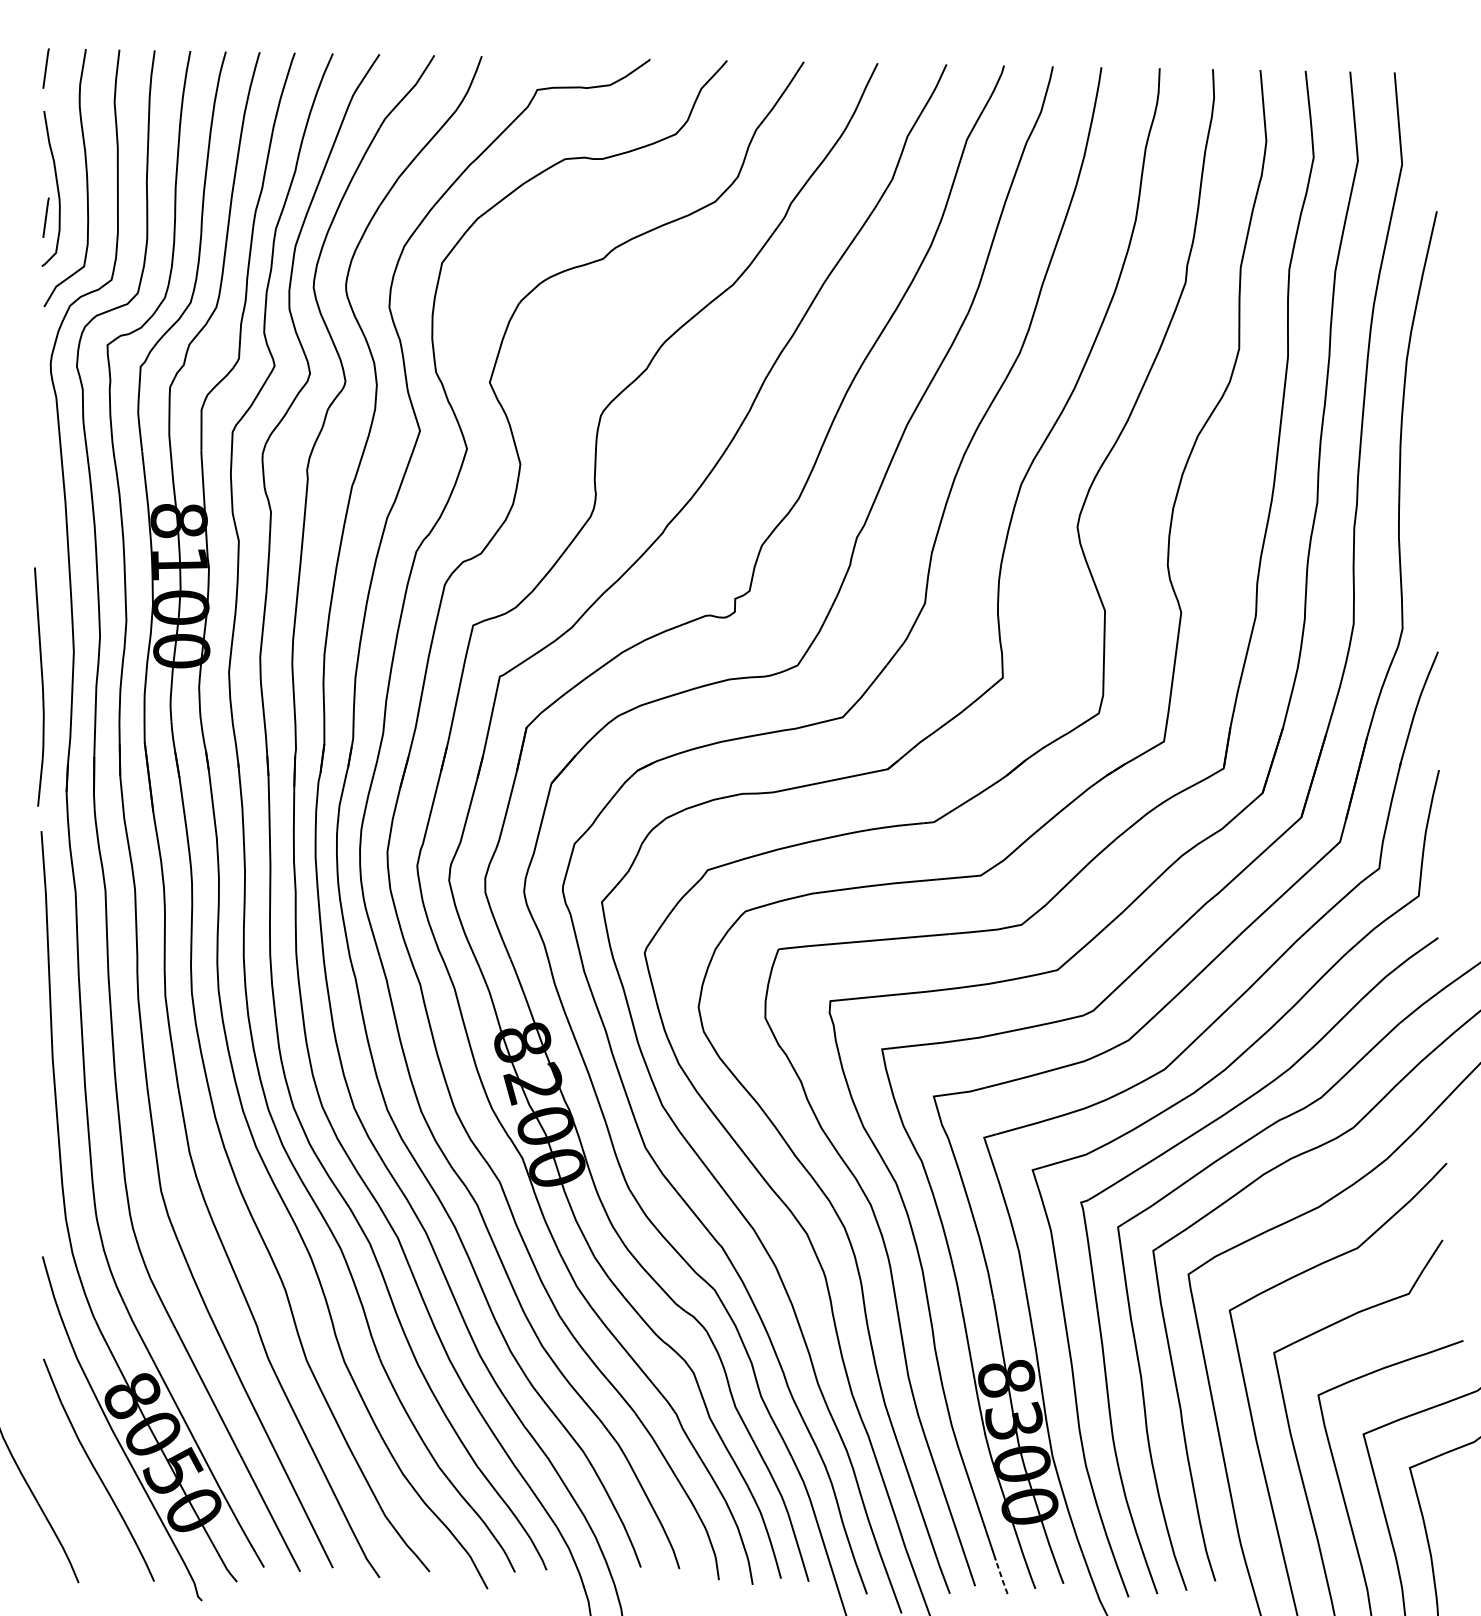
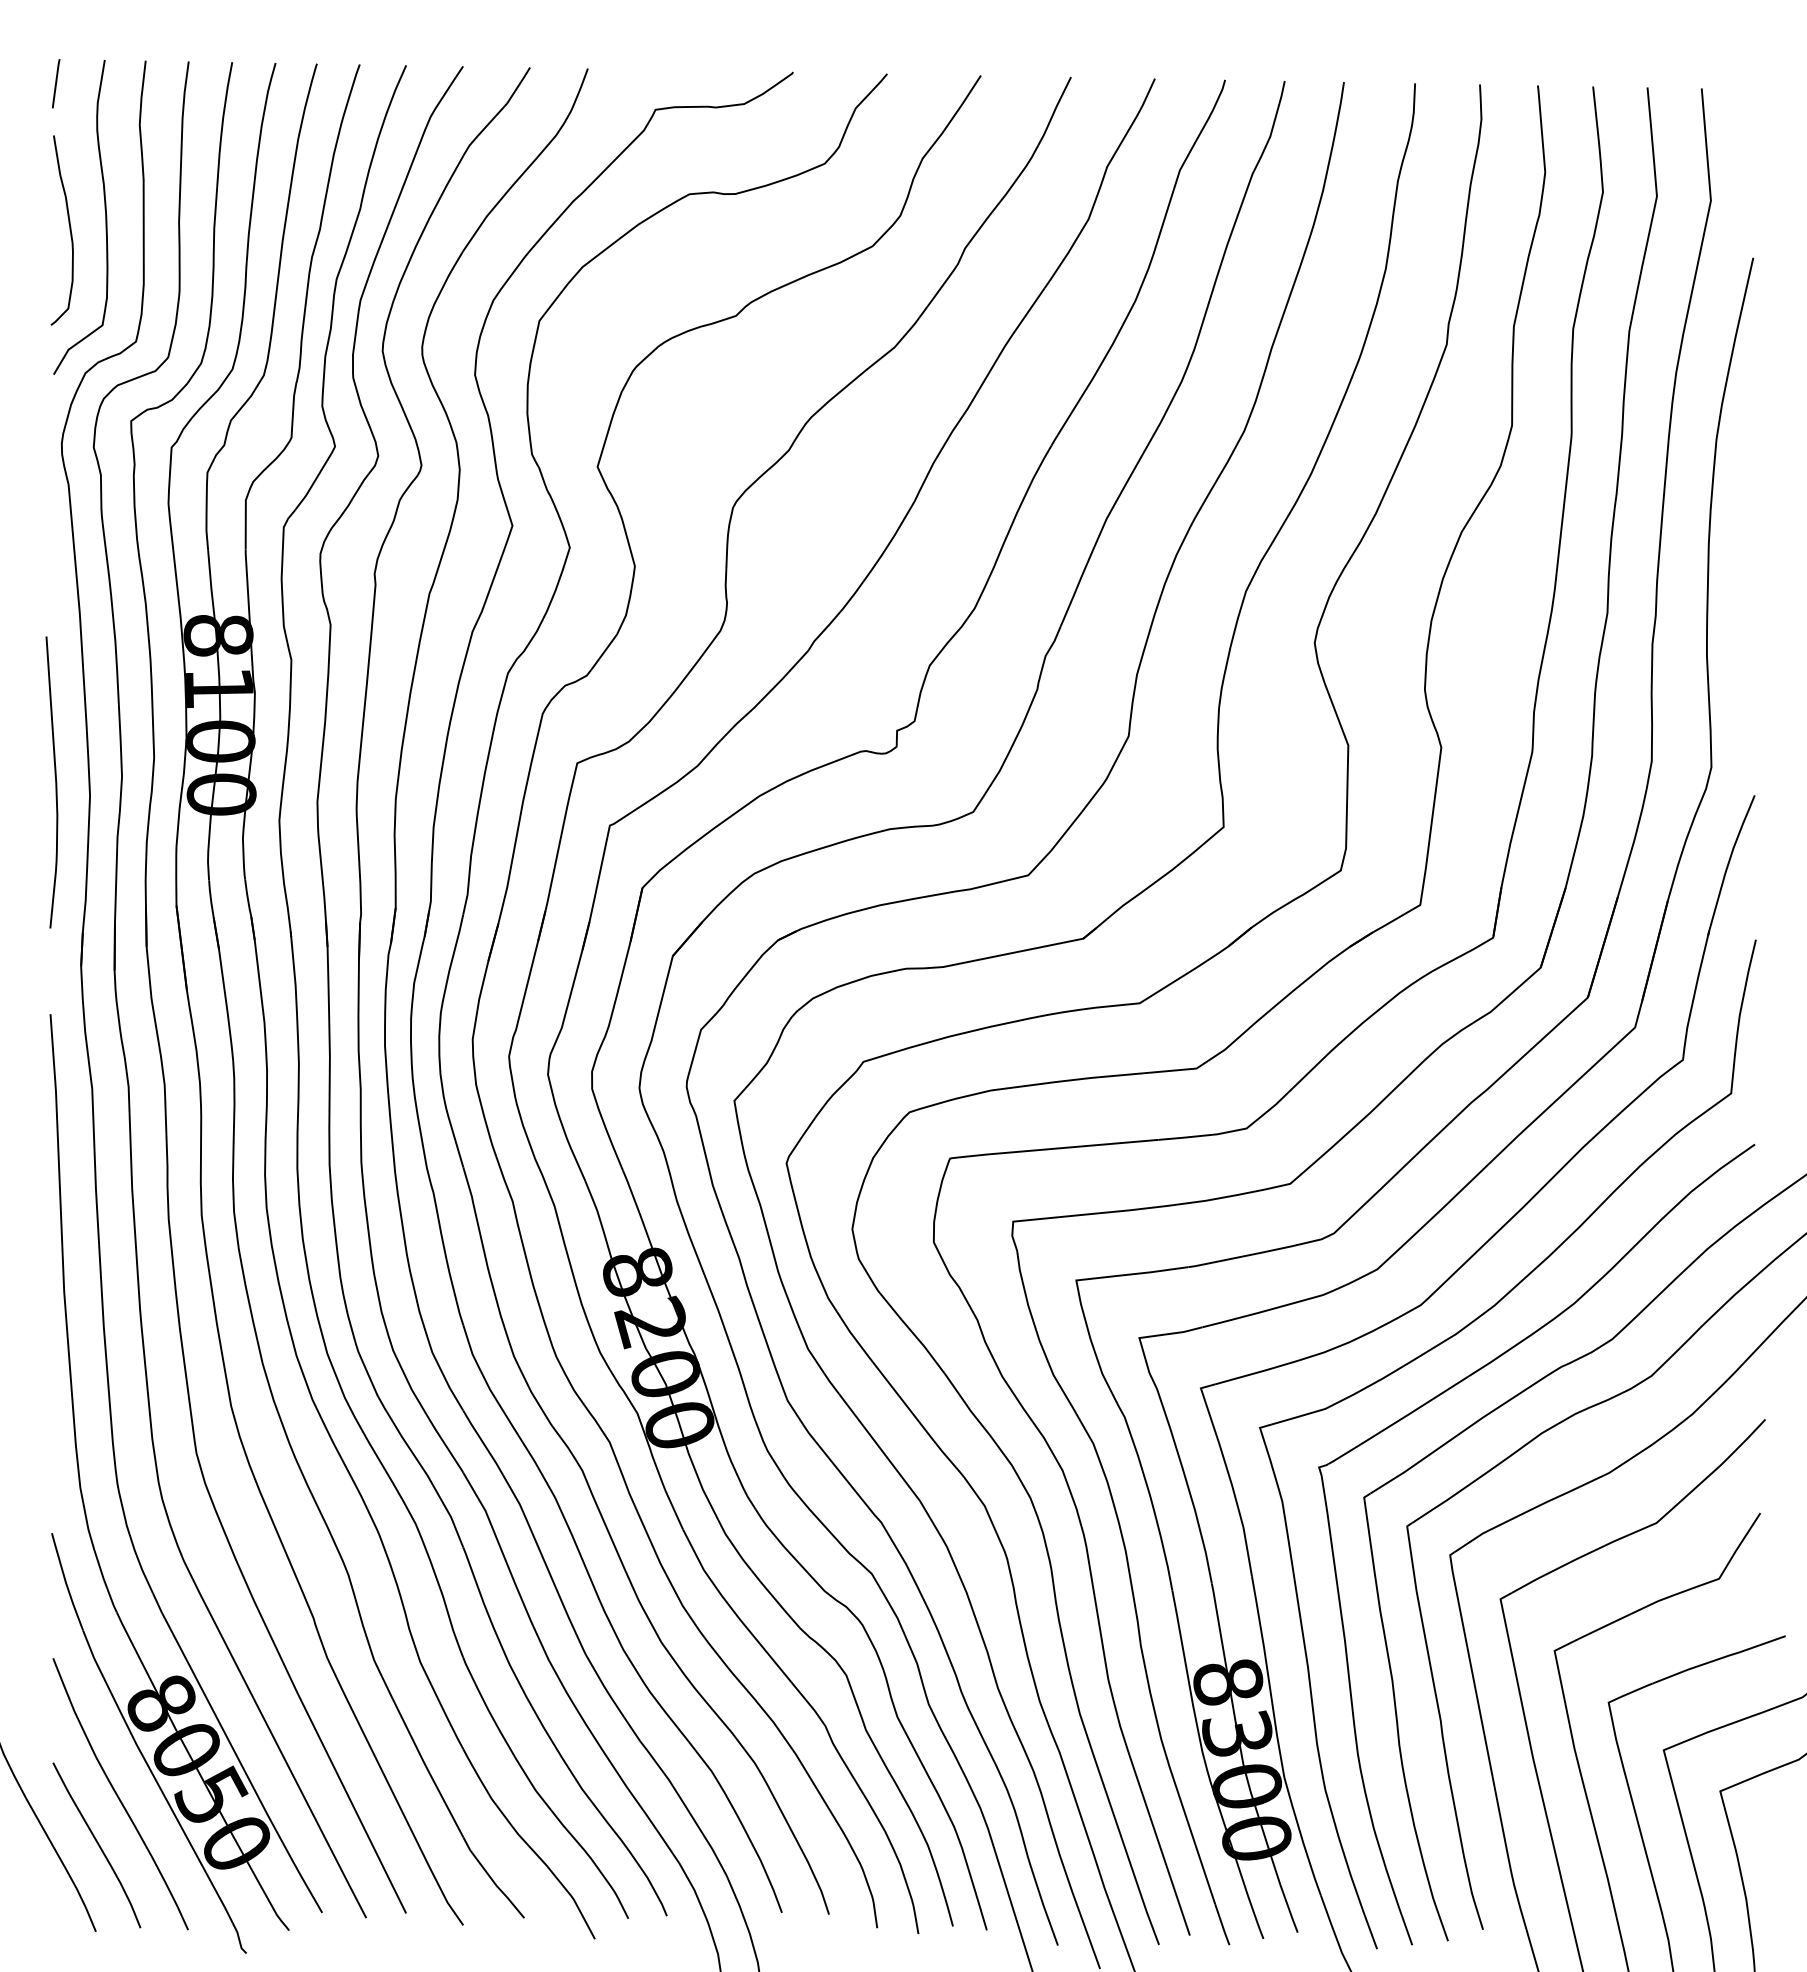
line: (45, 217) -> (55, 265), removed
curve: (42, 687) -> (55, 782), moved
curve: (79, 1511) -> (97, 1844), added
line: (1001, 1577) -> (1222, 1925), dashed -> solid

